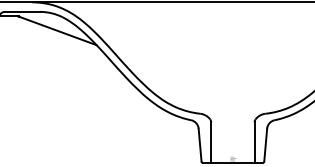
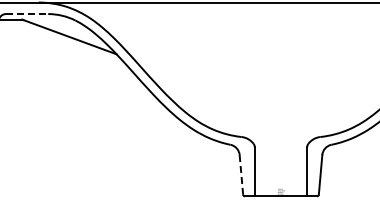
line: (22, 12) -> (27, 14), solid -> dashed
line: (200, 144) -> (241, 174), solid -> dashed

